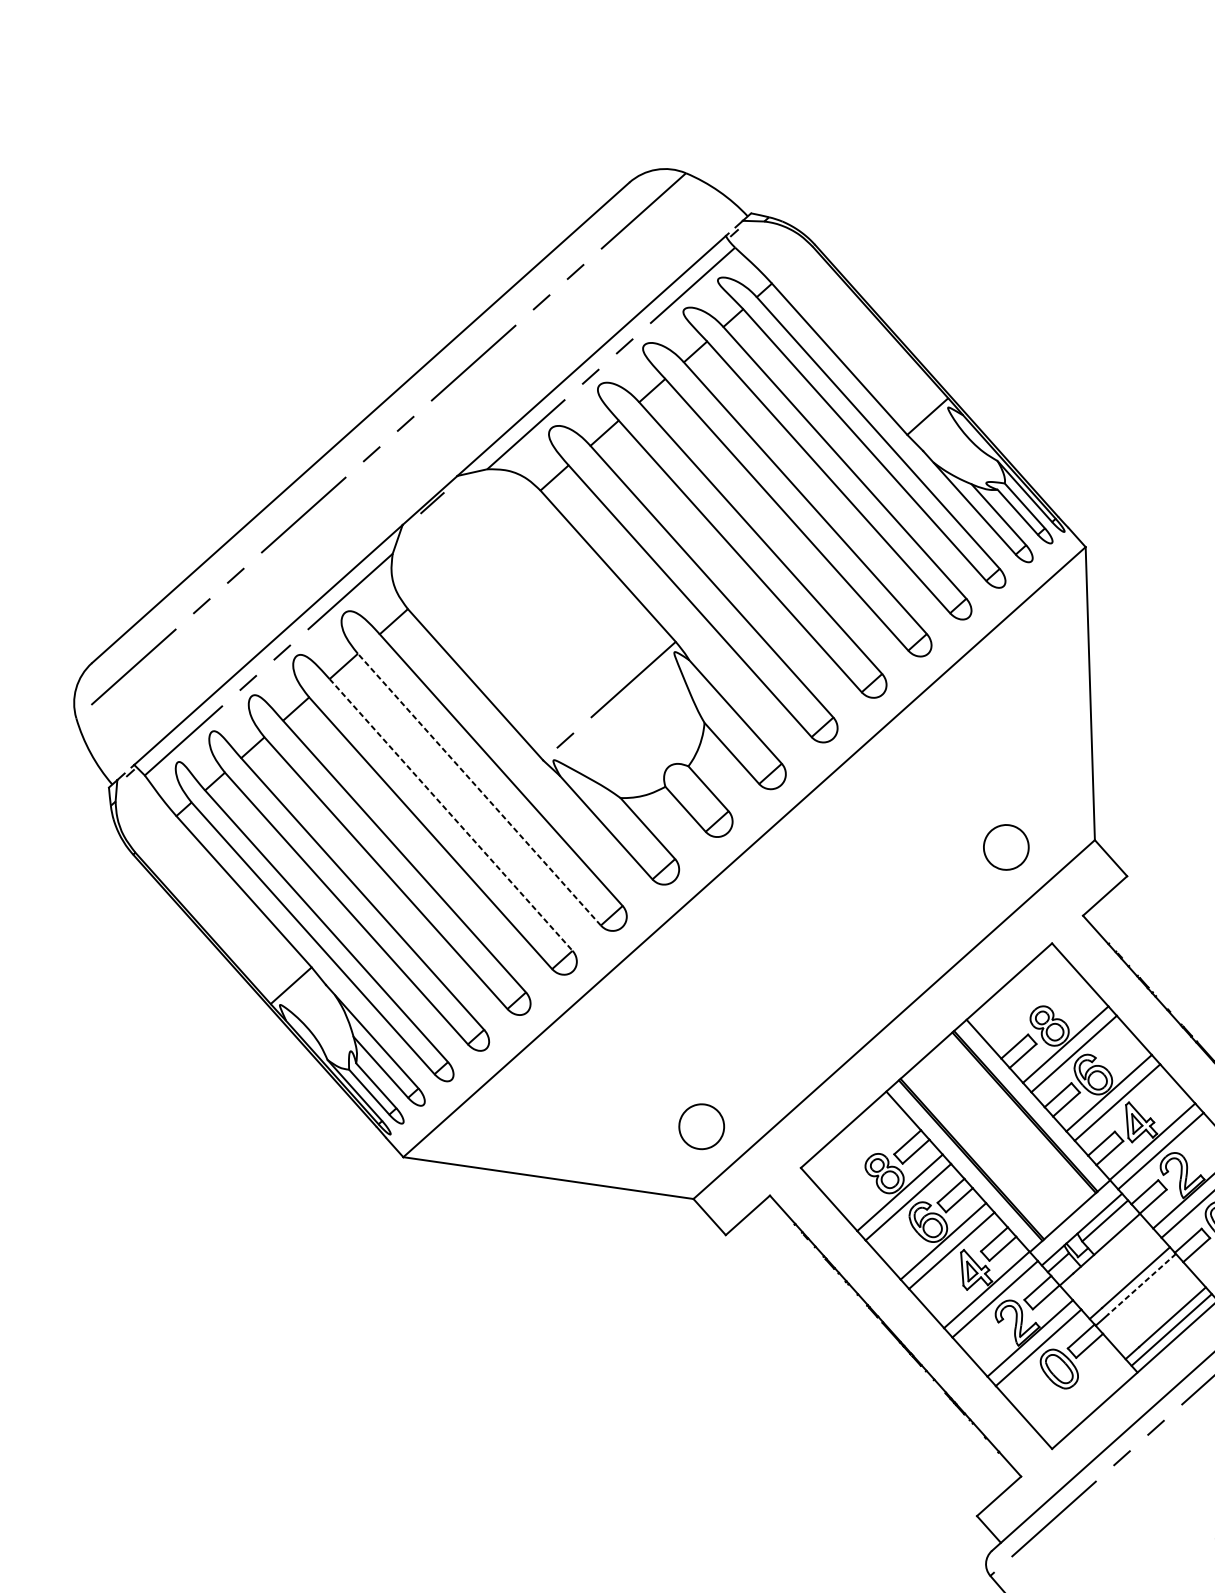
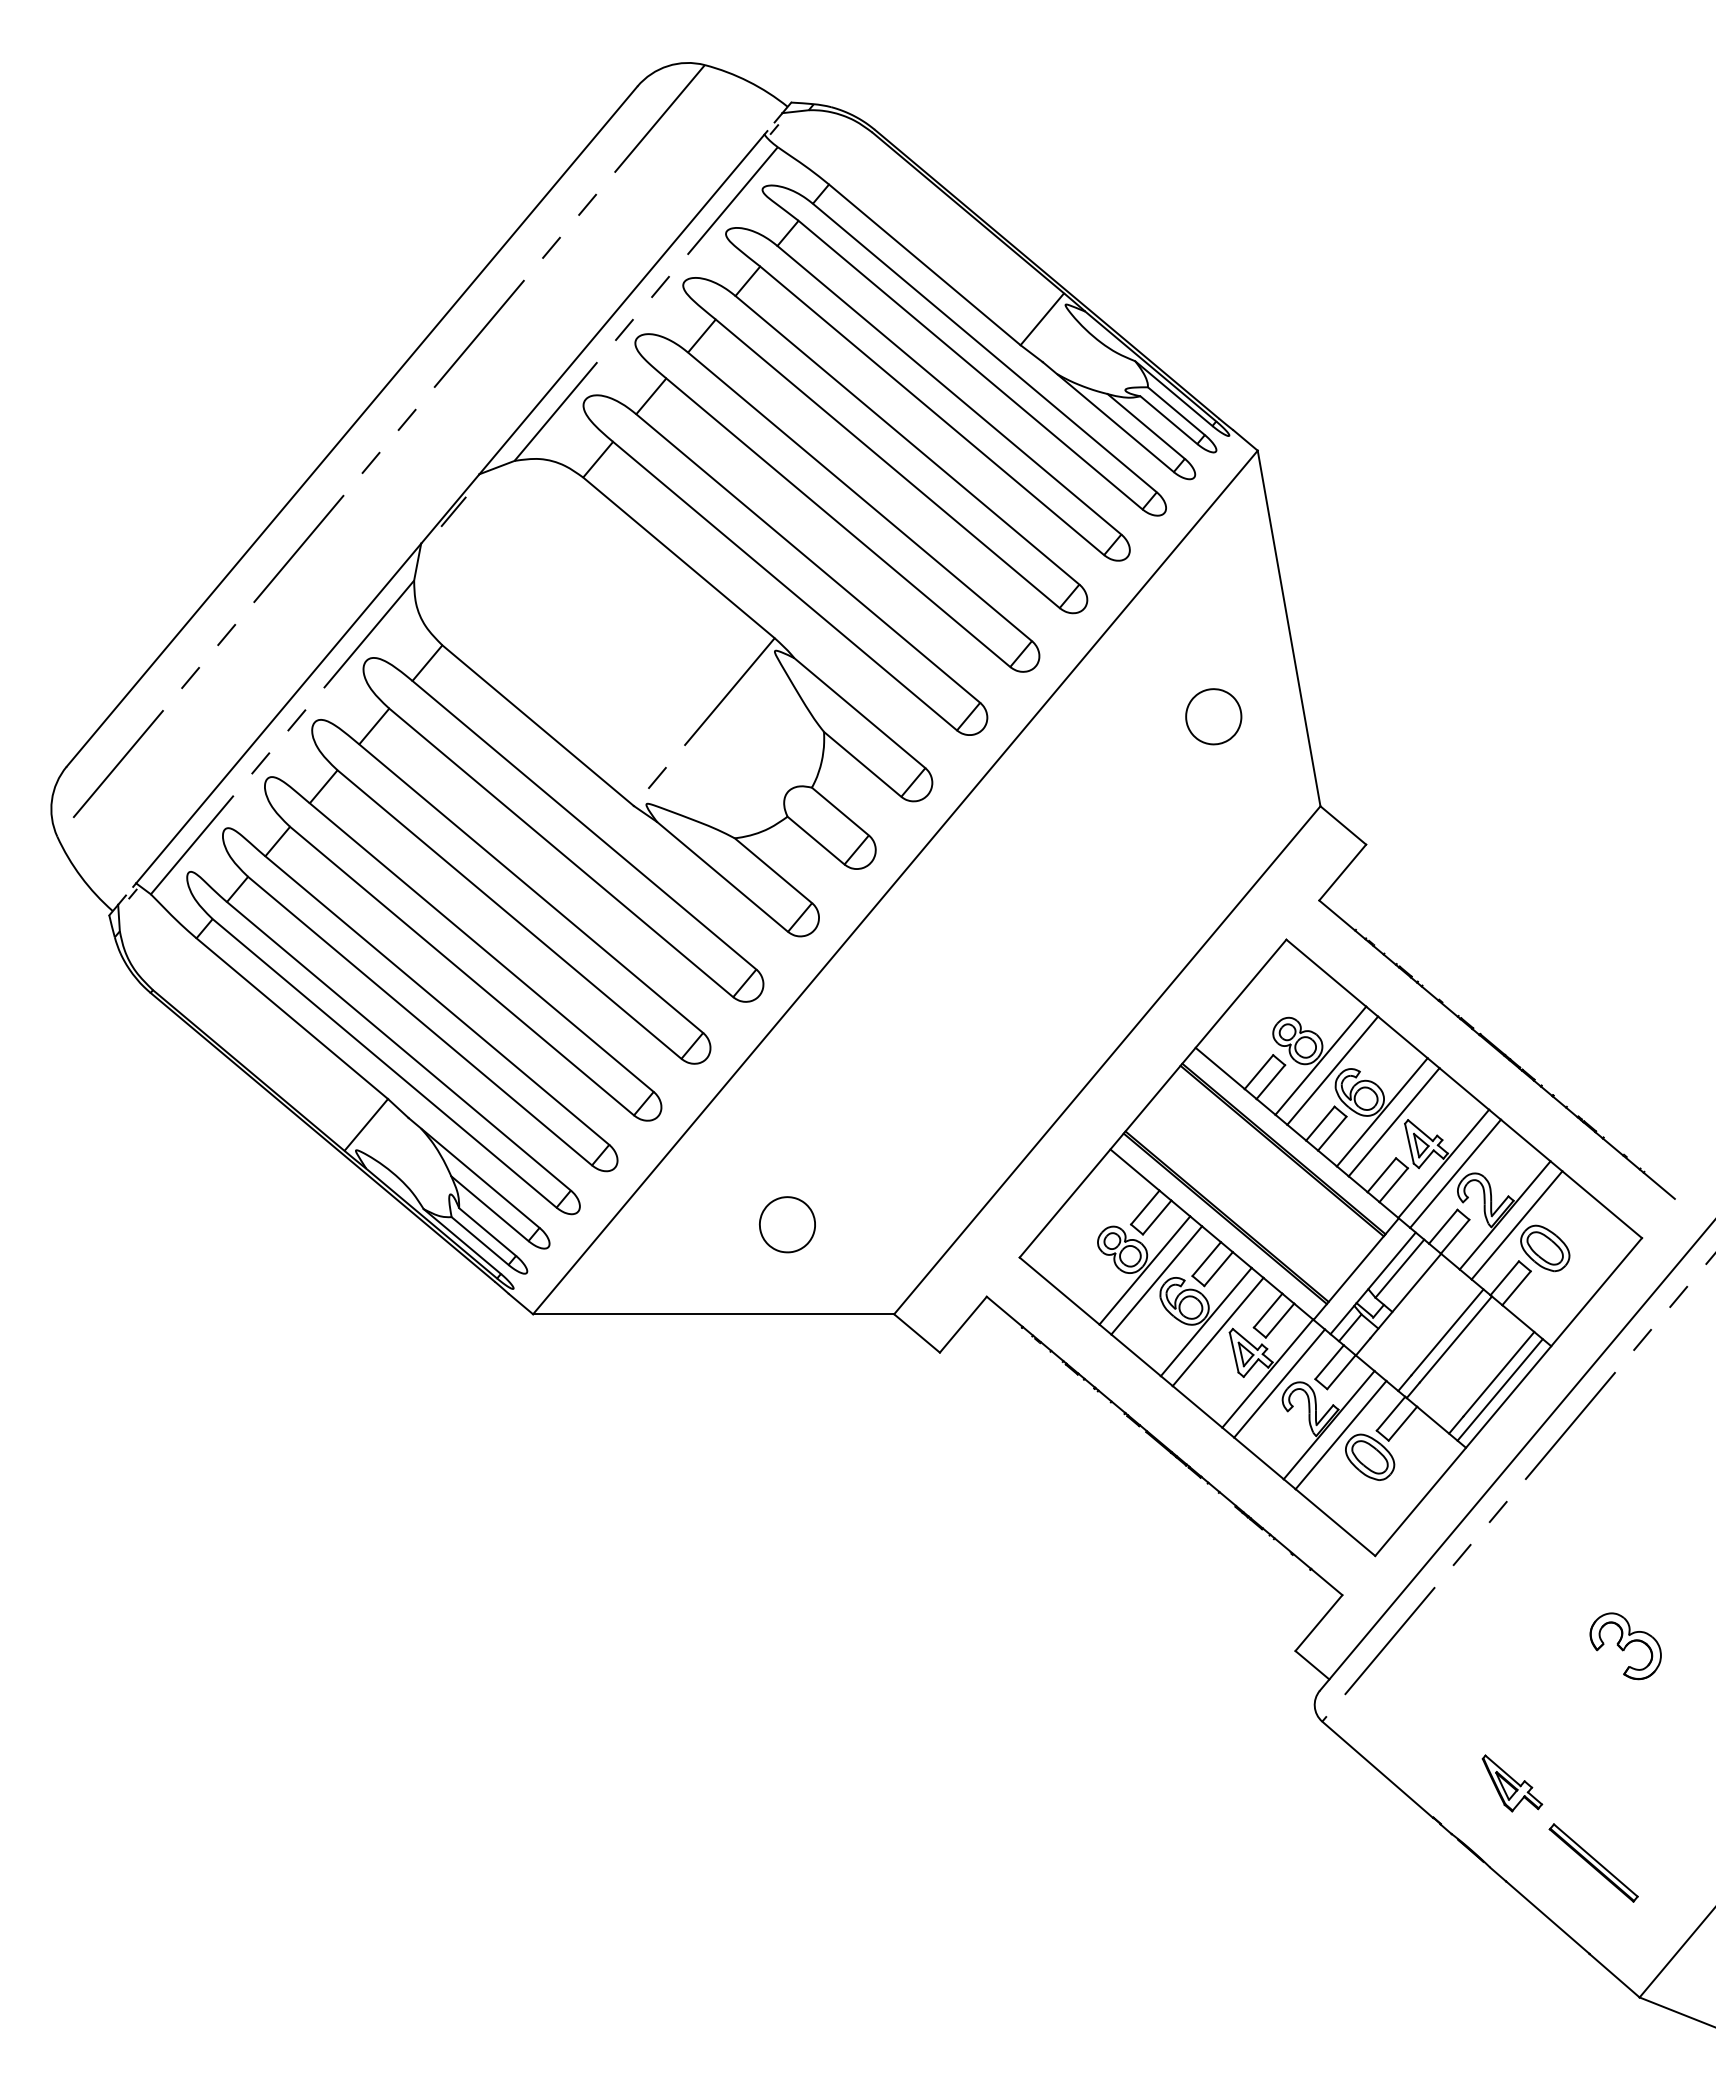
line: (478, 789) -> (560, 852), dashed -> solid
line: (451, 815) -> (531, 889), dashed -> solid
part: (1006, 847) -> (1213, 716), moved
part: (701, 1126) -> (787, 1224), moved
line: (1141, 1284) -> (1455, 1339), dashed -> solid

